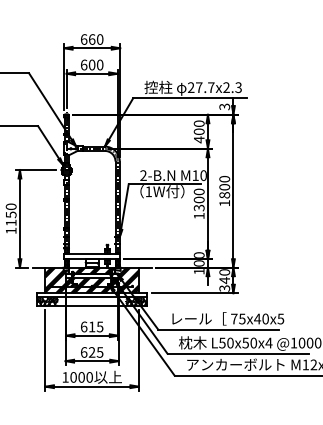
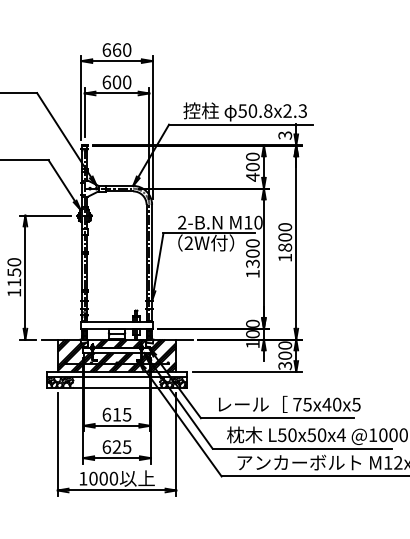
text: (200, 87) -> (254, 110), 27.7x2.3 -> 50.8x2.3
text: (148, 191) -> (188, 242), 1W -> 2W
text: (224, 280) -> (284, 355), 340 -> 300

